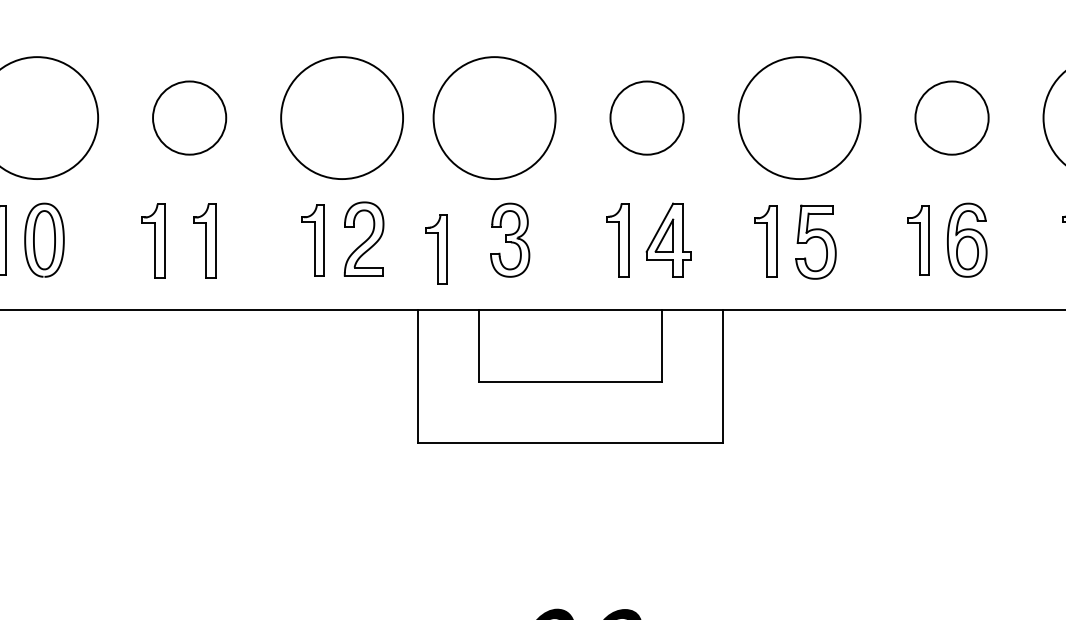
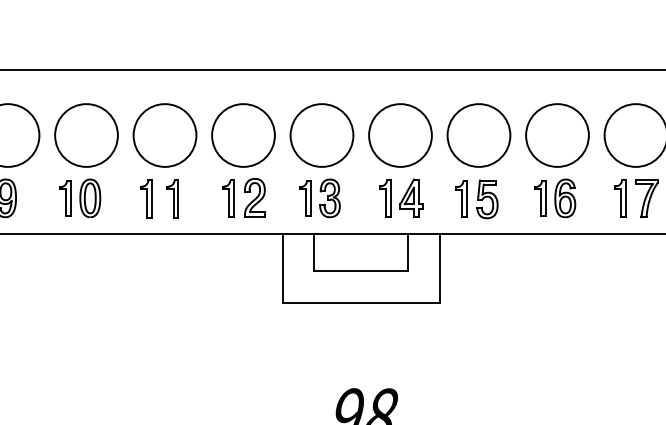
circle: (188, 118) -> (164, 135), size x1.67
circle: (647, 118) -> (400, 135), size x1.67
circle: (952, 118) -> (557, 135), size x1.67
part: (437, 250) -> (305, 198), moved

